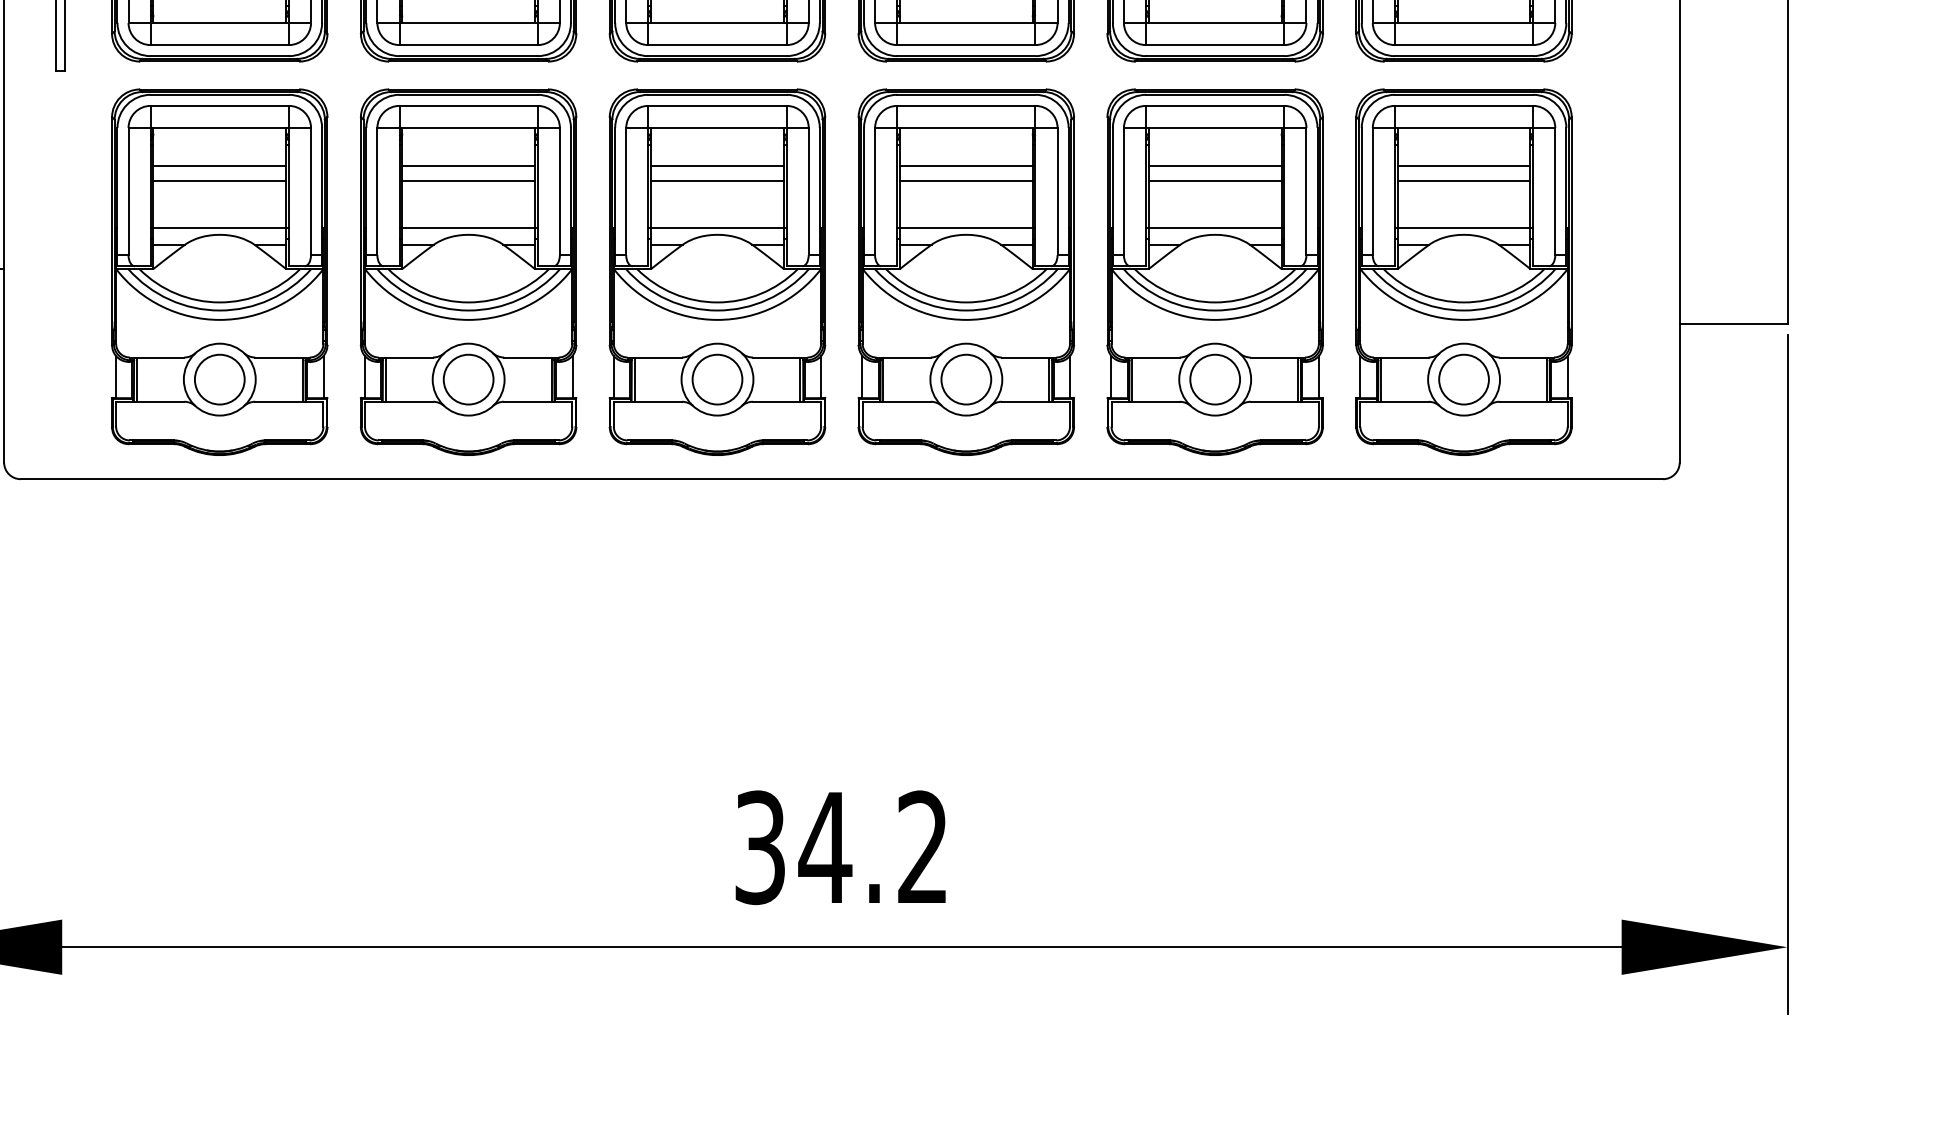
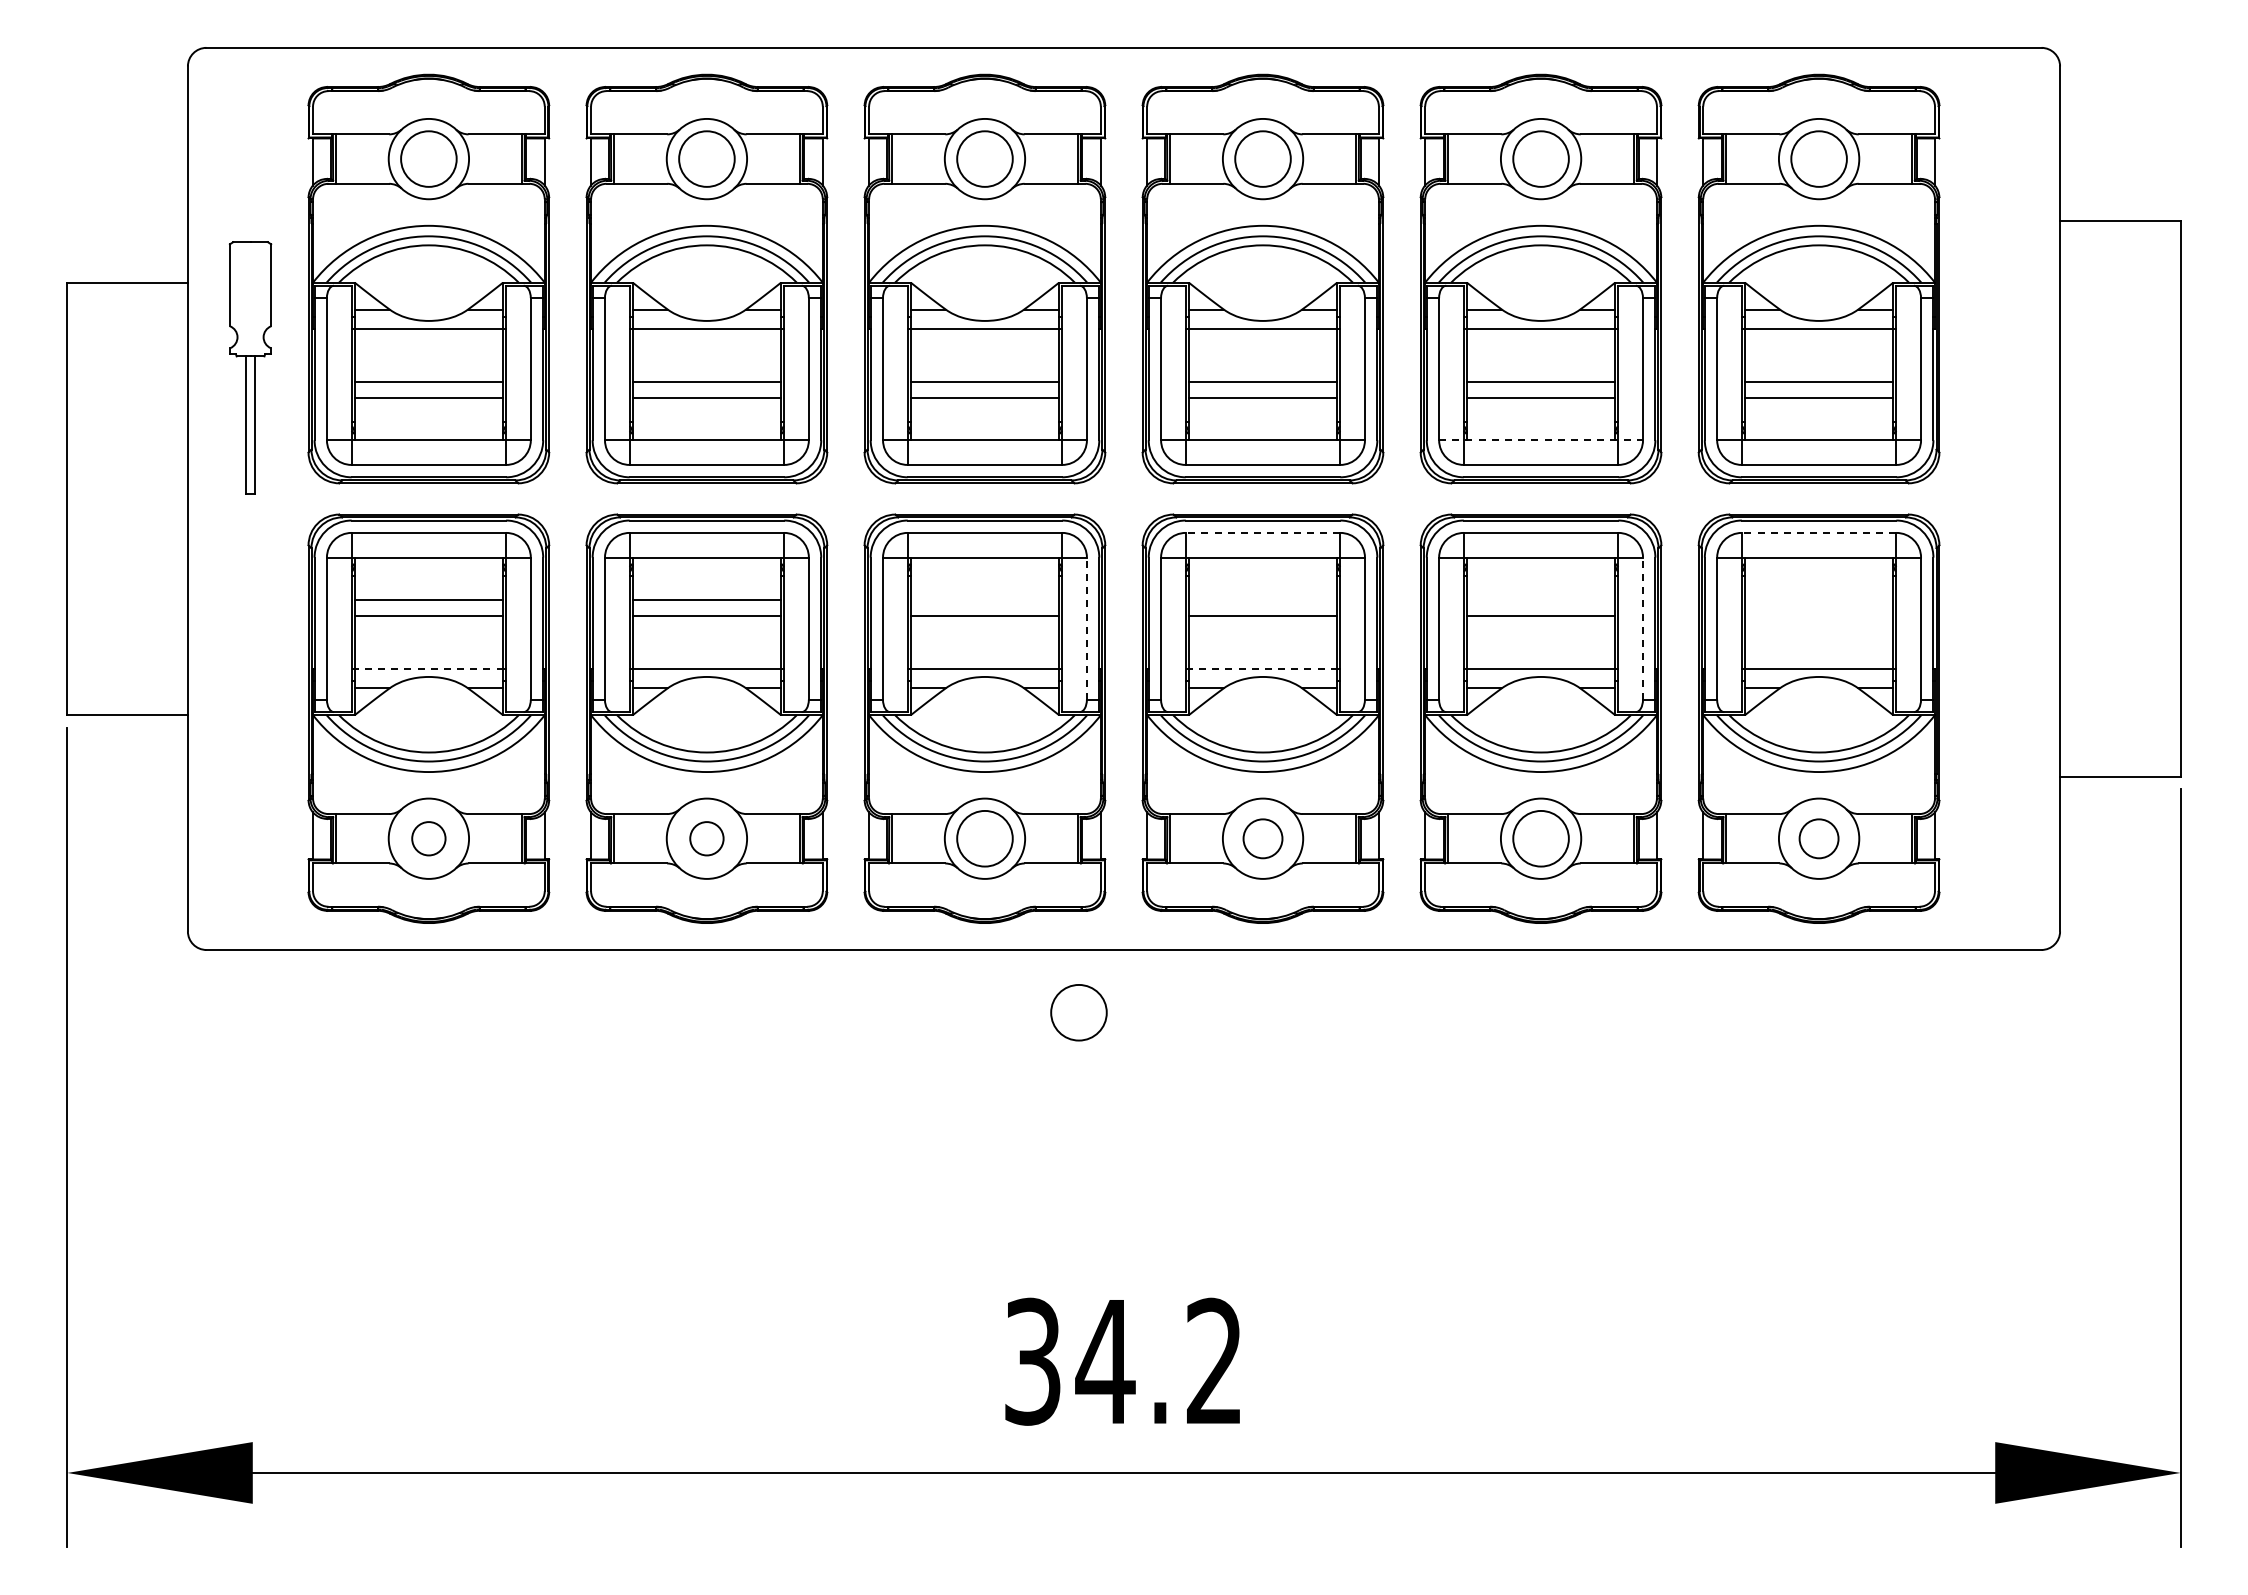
line: (1215, 23) -> (1541, 440), solid -> dashed
line: (965, 105) -> (1262, 532), solid -> dashed
line: (1463, 105) -> (1818, 532), solid -> dashed
line: (717, 165) -> (984, 599), removed
line: (965, 165) -> (1262, 599), removed
line: (1214, 165) -> (1540, 599), removed
line: (1463, 165) -> (1818, 599), removed
line: (1463, 180) -> (1818, 616), removed
line: (808, 191) -> (1086, 628), solid -> dashed
line: (1306, 191) -> (1643, 628), solid -> dashed
line: (218, 227) -> (427, 668), solid -> dashed
line: (964, 227) -> (1261, 668), solid -> dashed
circle: (219, 379) -> (428, 838), size x0.6
circle: (468, 379) -> (706, 838), size x0.6
circle: (965, 379) -> (1262, 838), size x0.7
circle: (1463, 379) -> (1818, 838), size x0.7
circle: (801, 535) -> (1078, 1012), added

